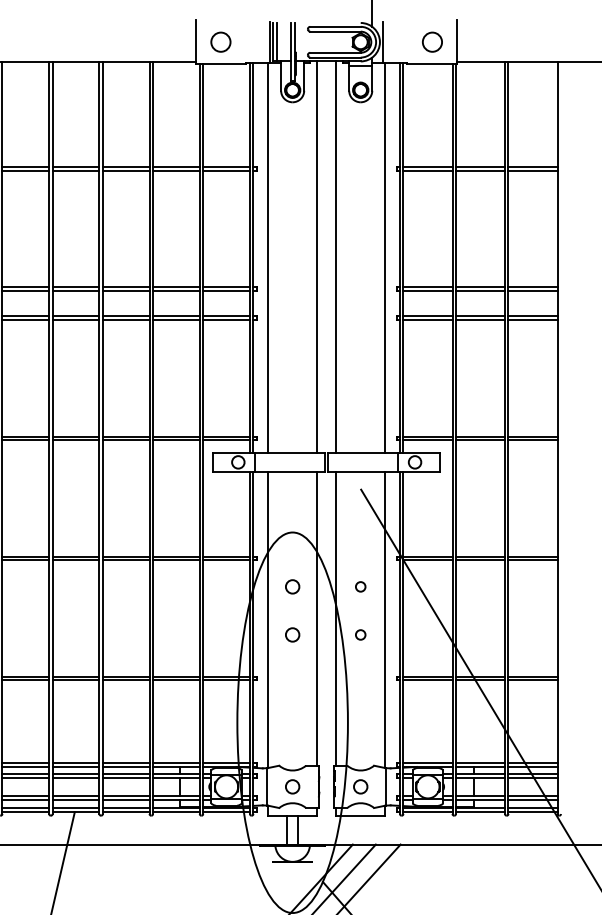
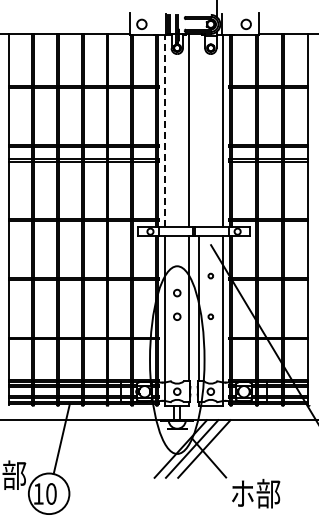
line: (335, 255) -> (198, 129), removed
line: (268, 257) -> (165, 130), solid -> dashed
circle: (360, 585) -> (210, 275), moved

